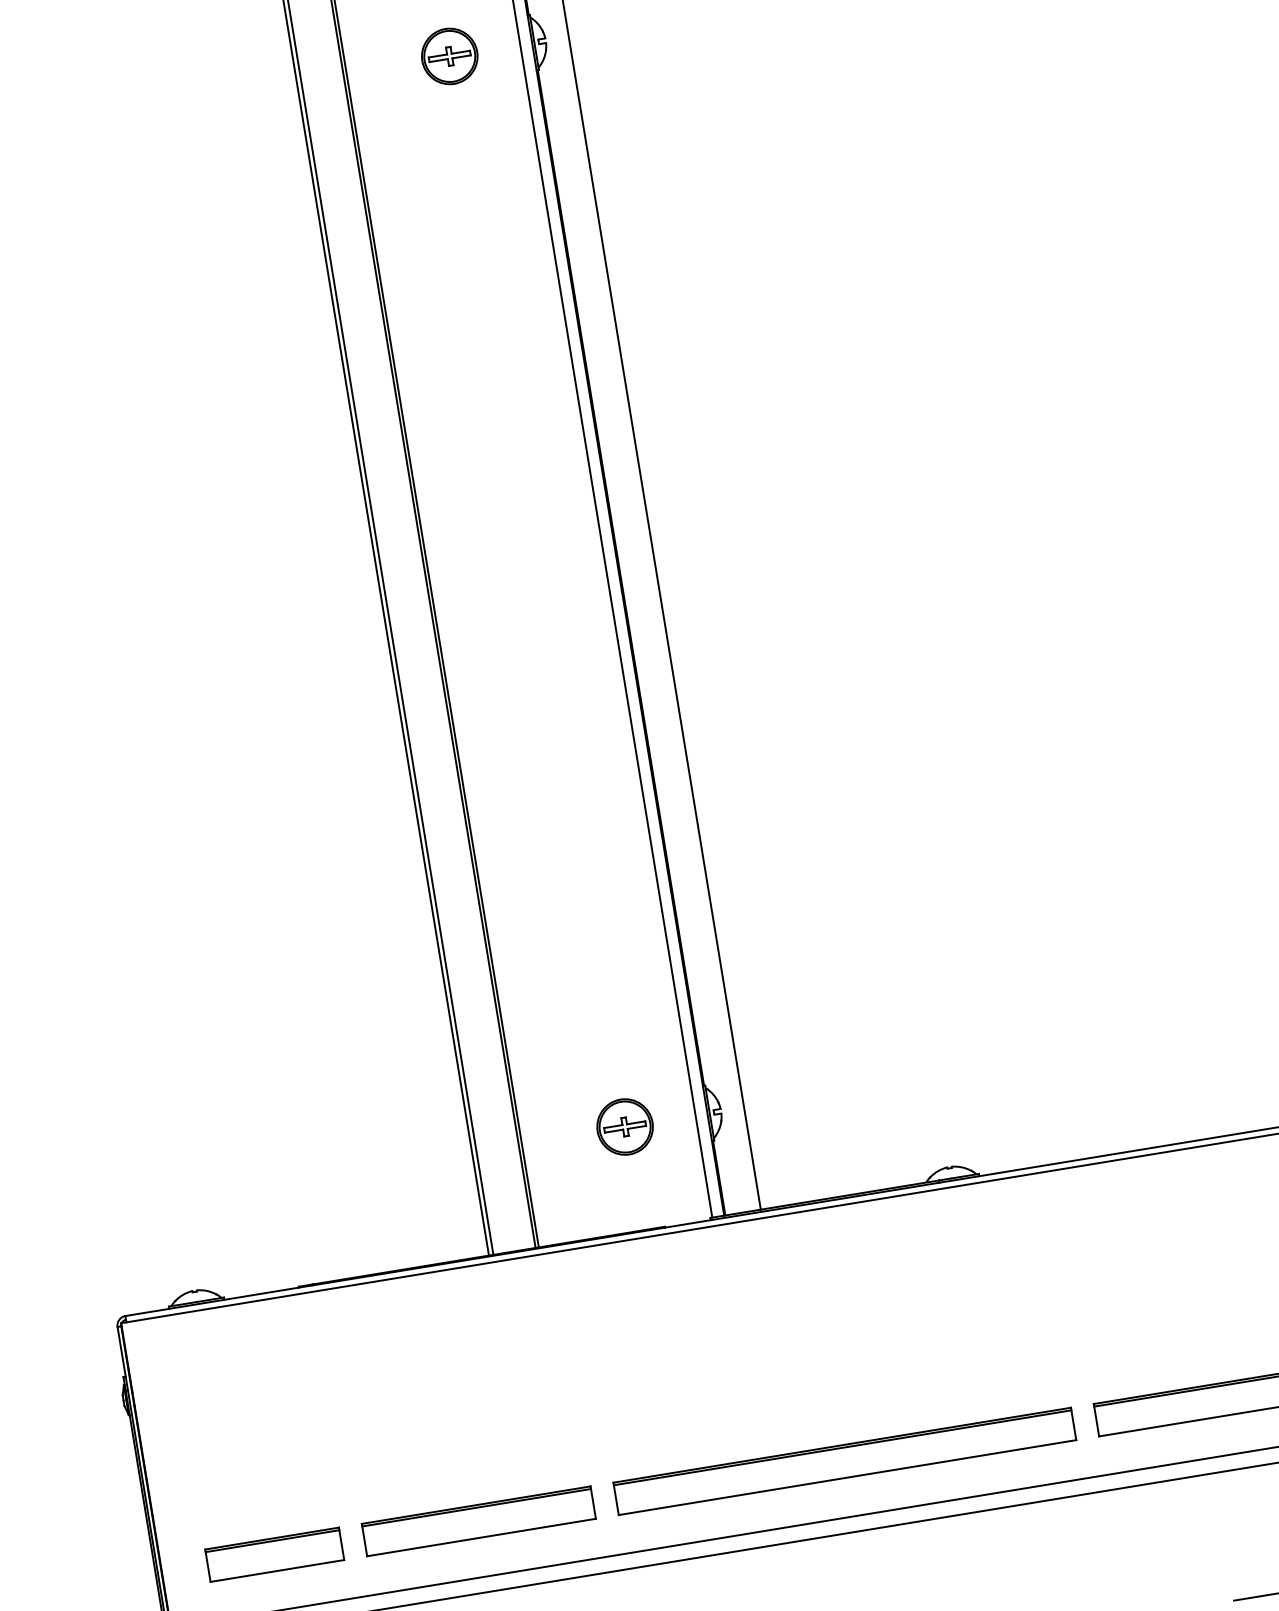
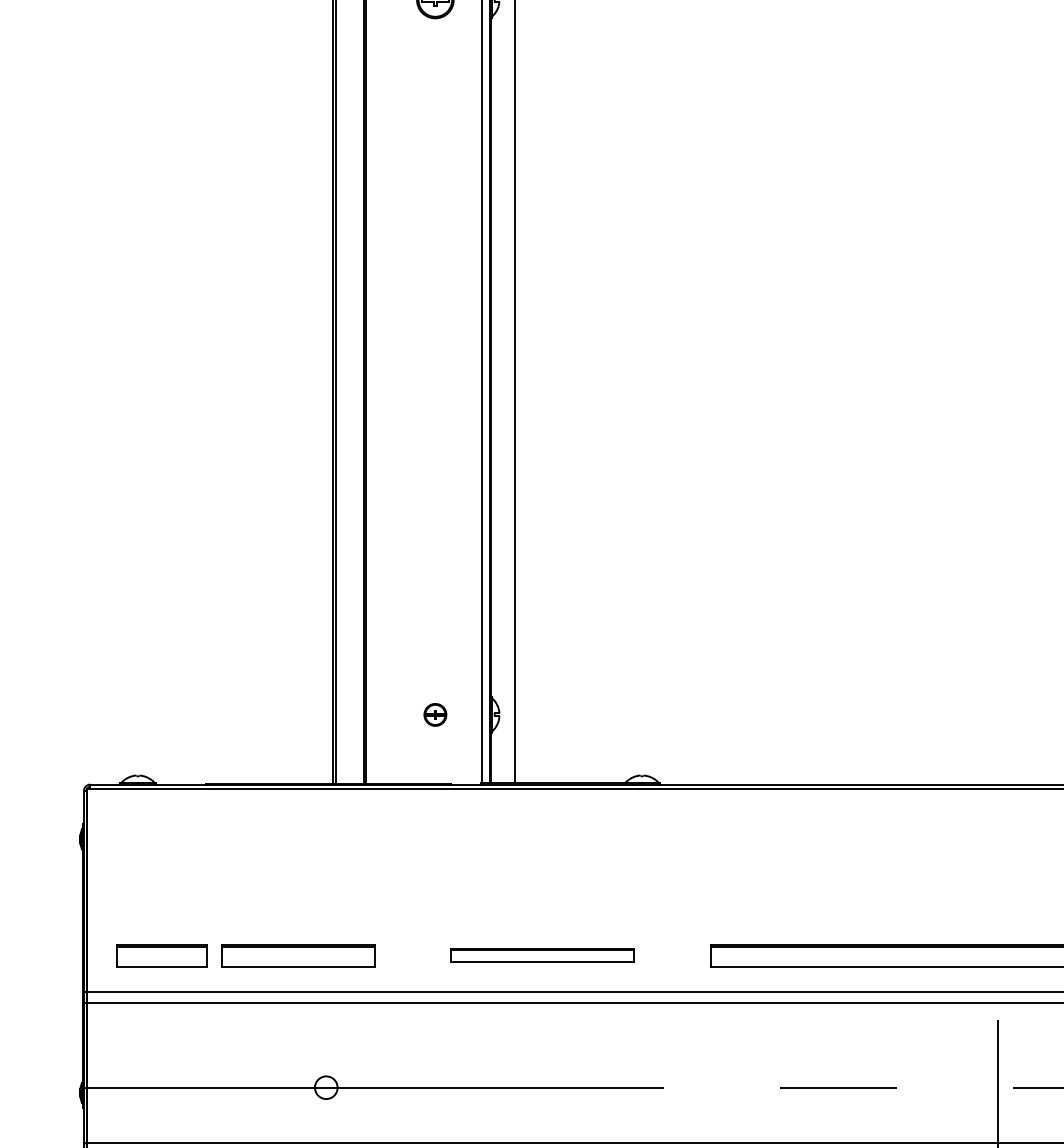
part: (625, 1126) -> (435, 714), size x0.6
part: (844, 1461) -> (542, 955), size x0.6

